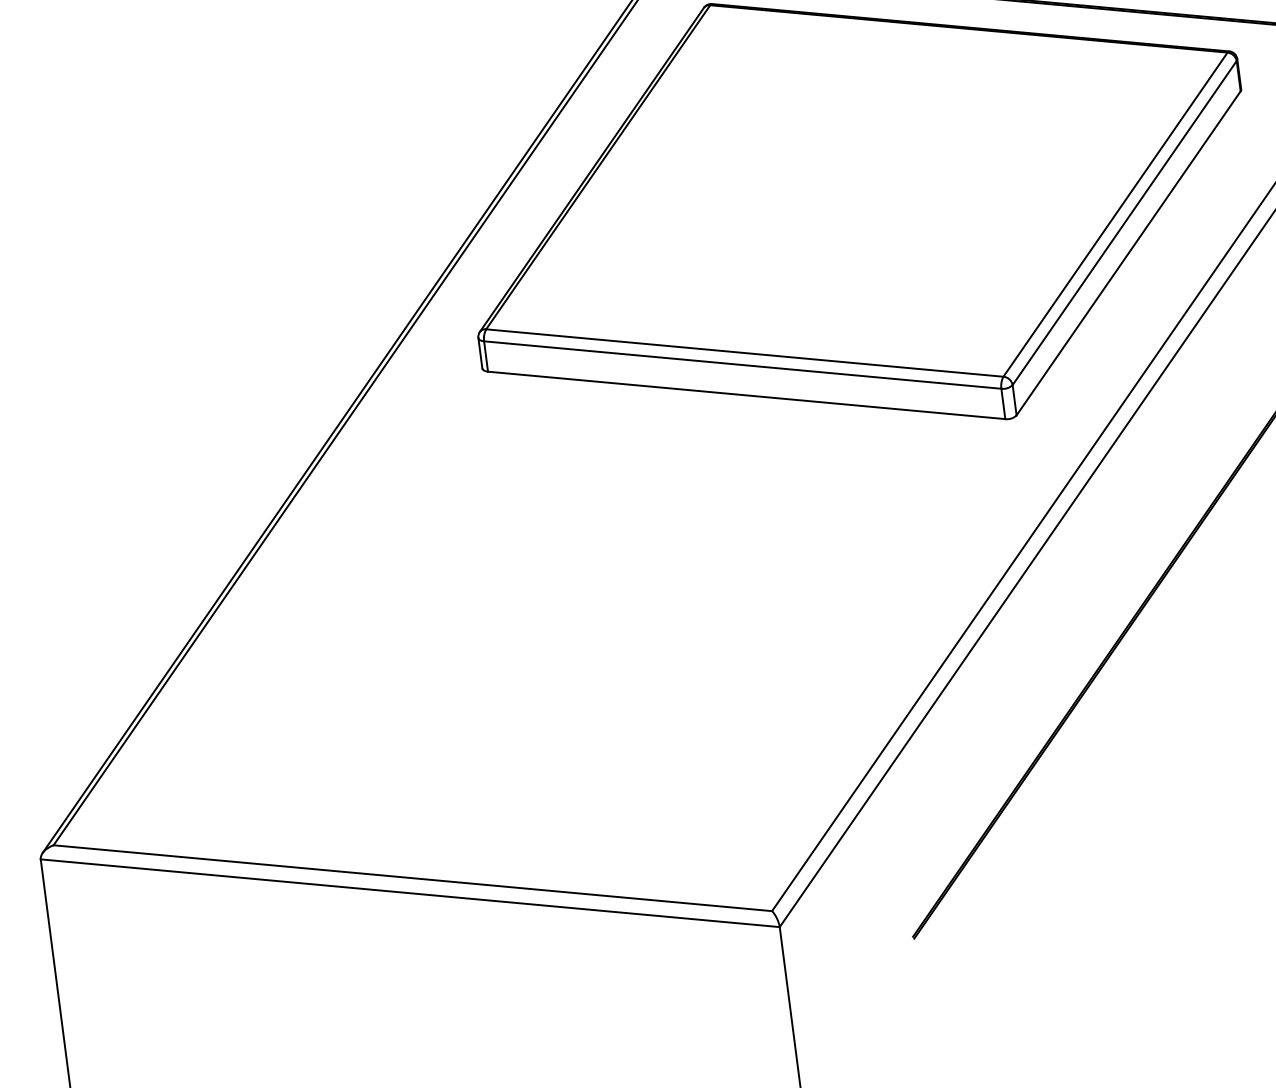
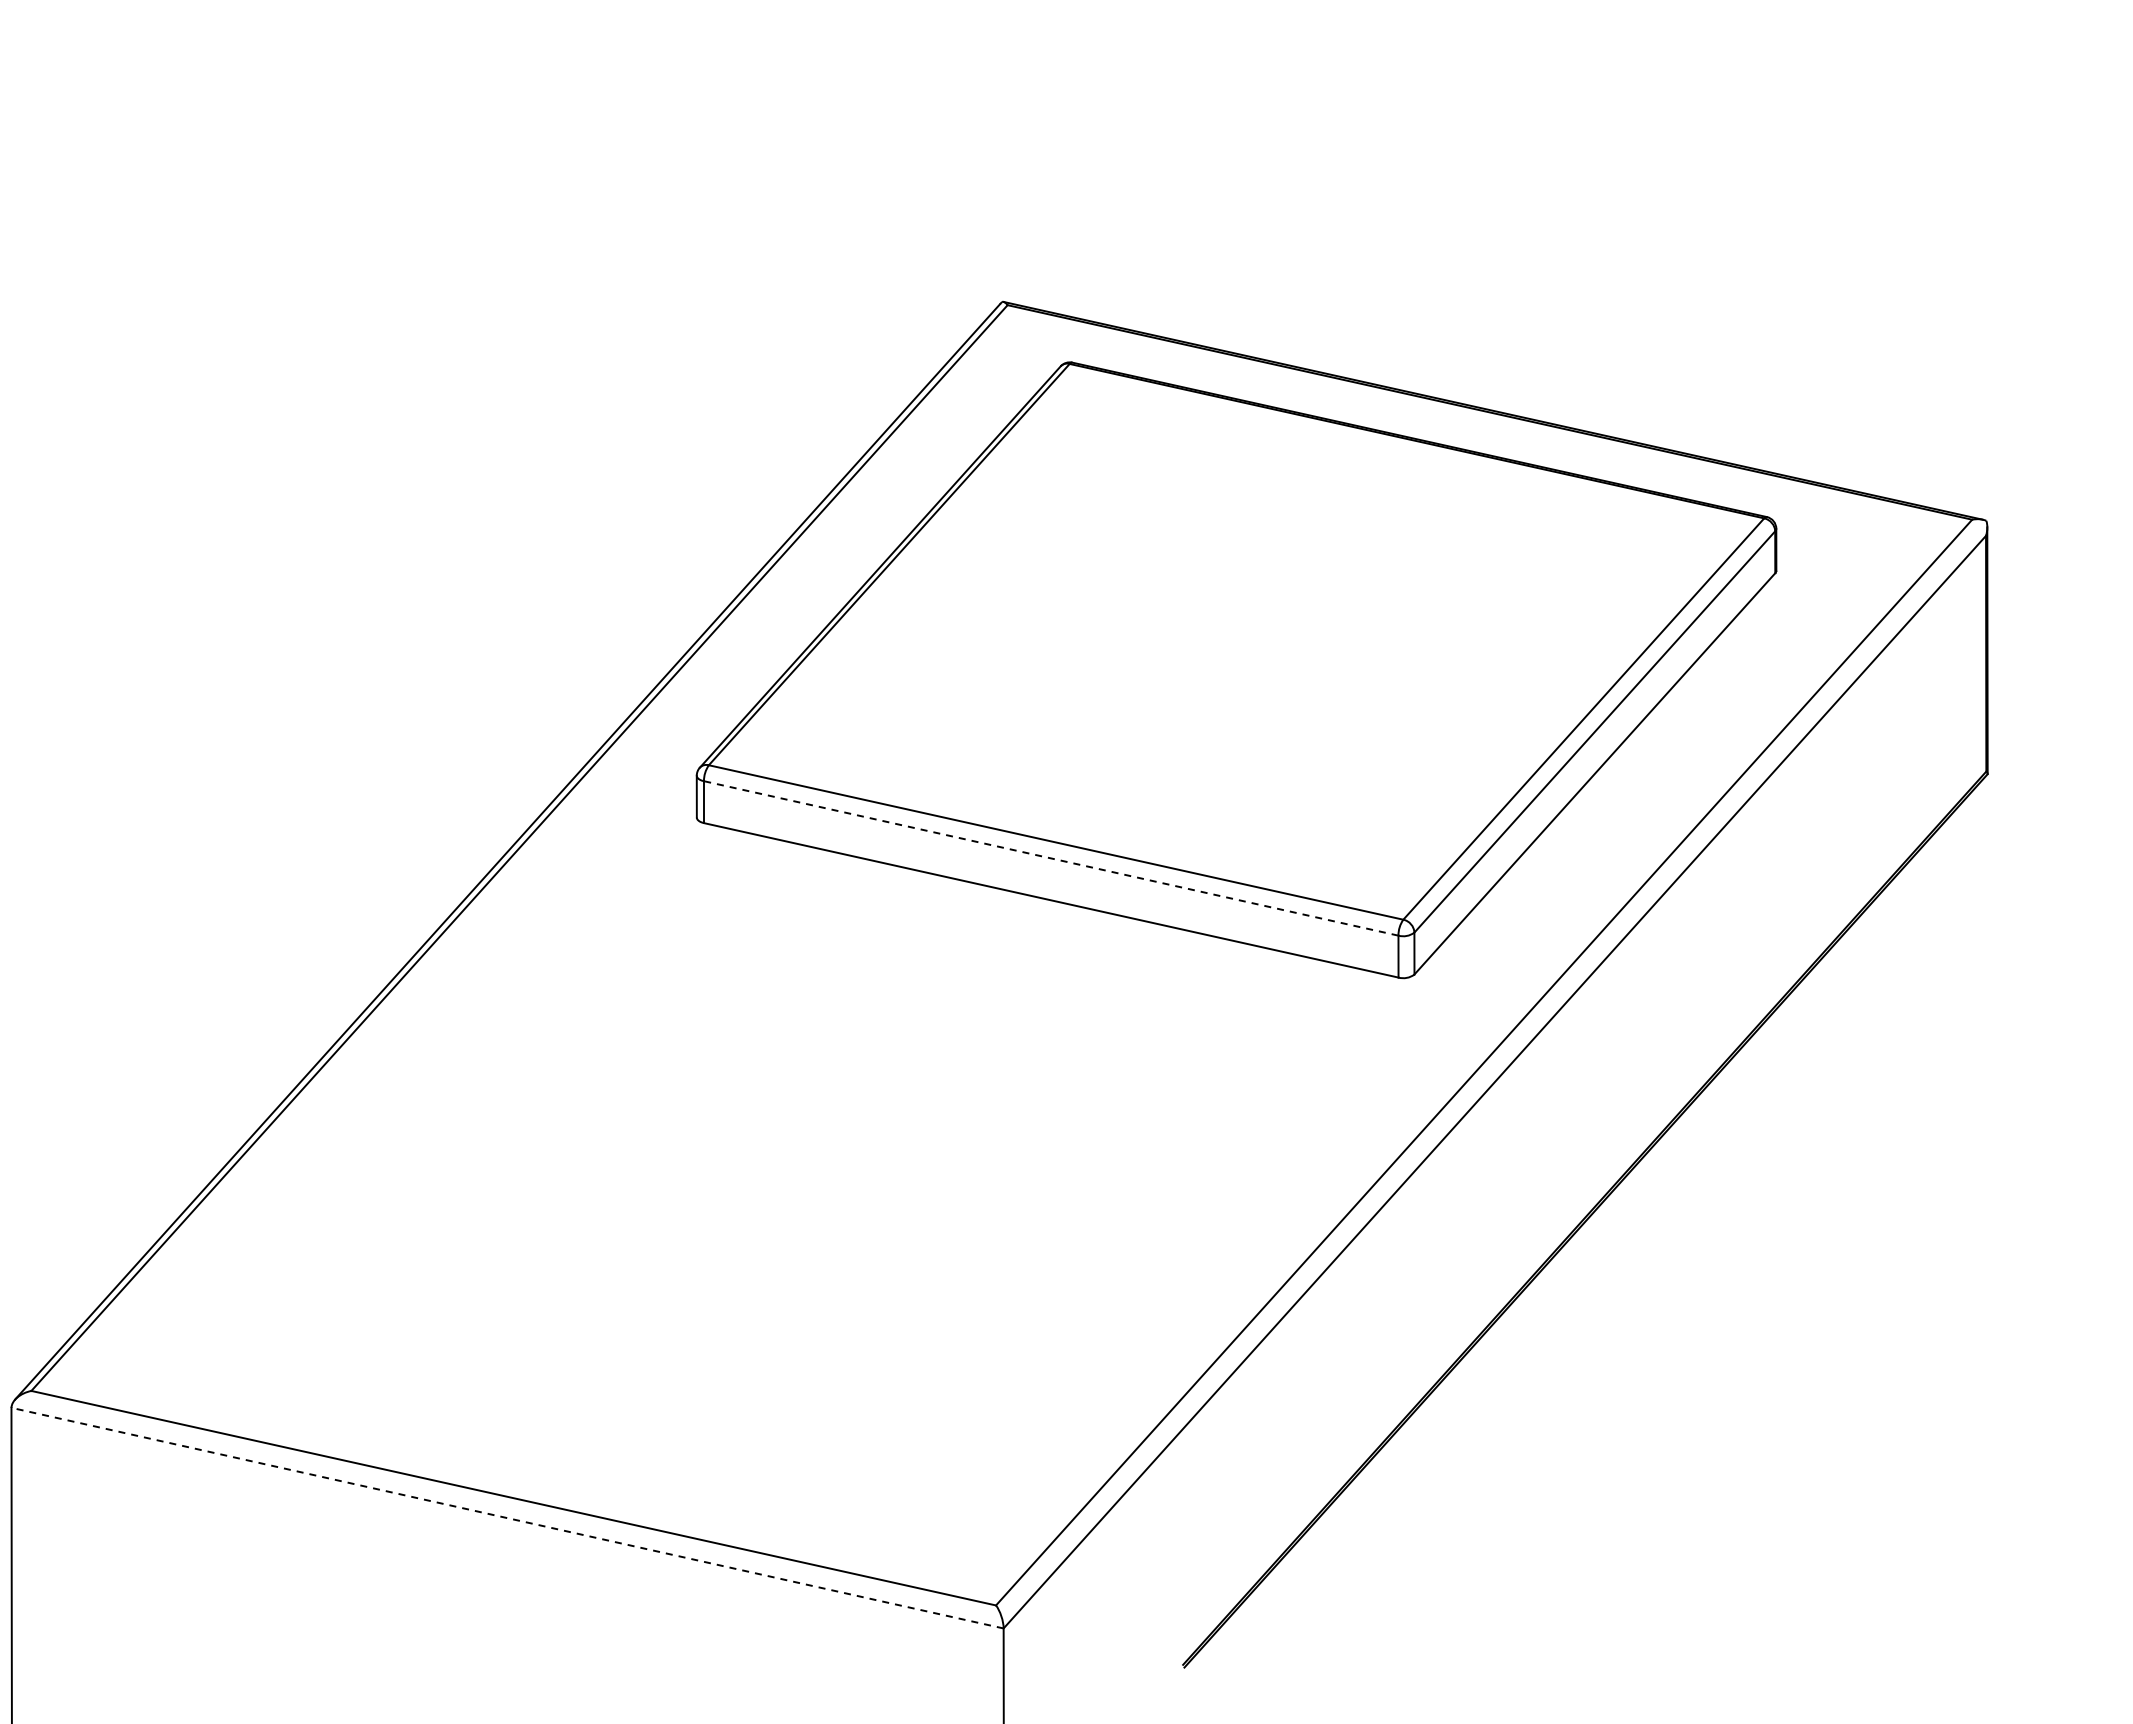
line: (742, 365) -> (1051, 858), solid -> dashed
line: (410, 893) -> (507, 1518), solid -> dashed

